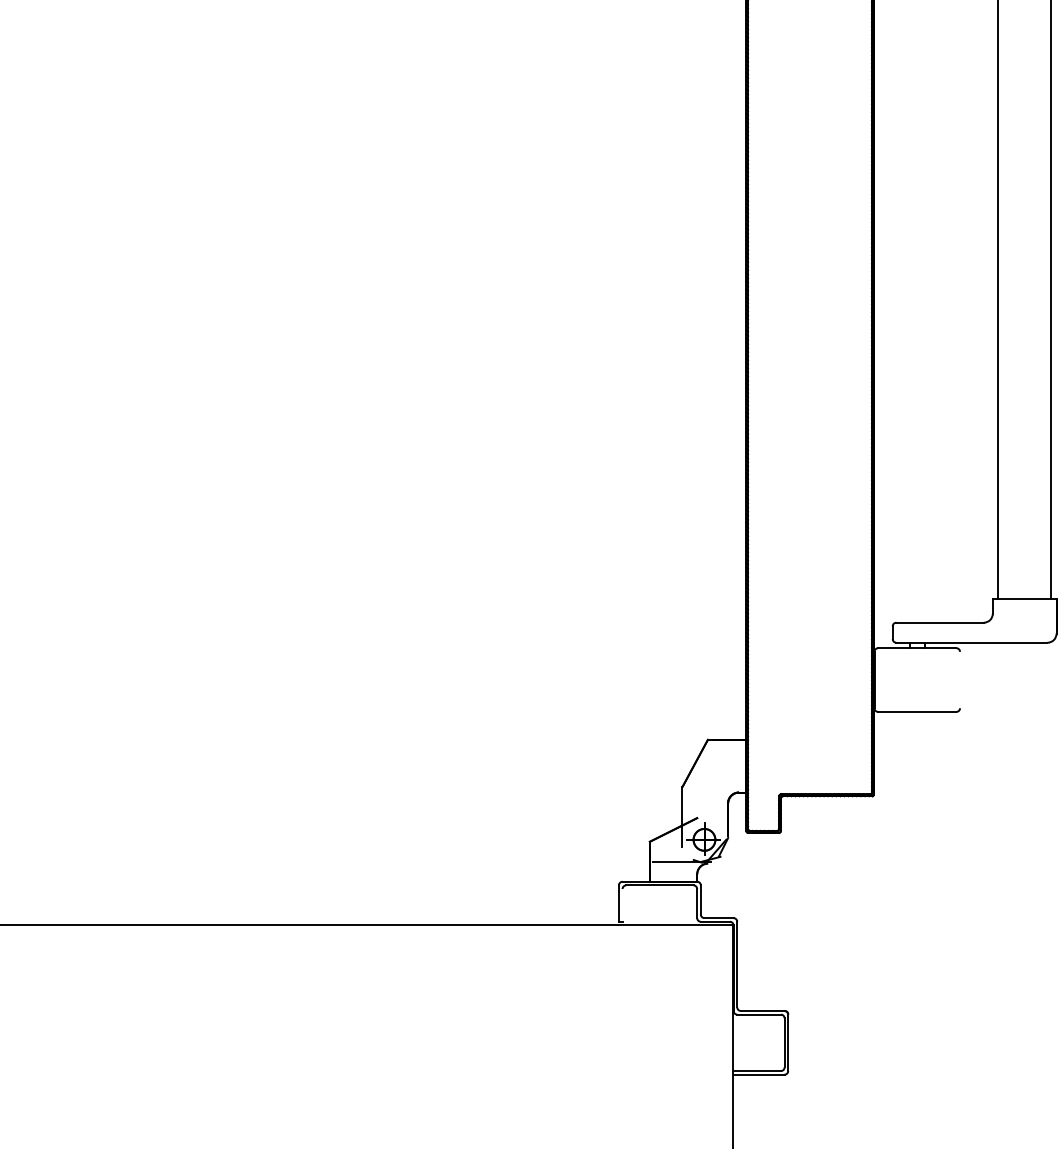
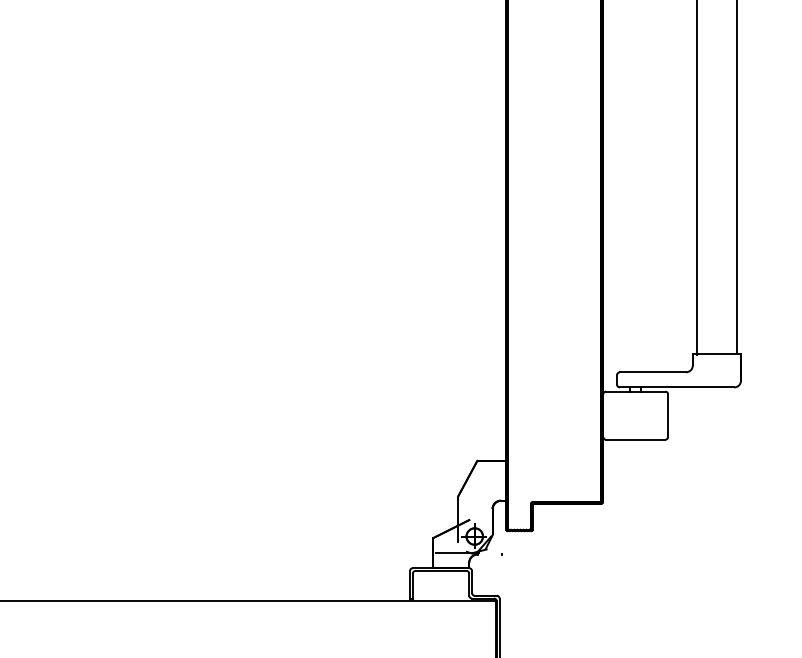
line: (960, 679) -> (668, 415), added
line: (622, 905) -> (412, 586), added

